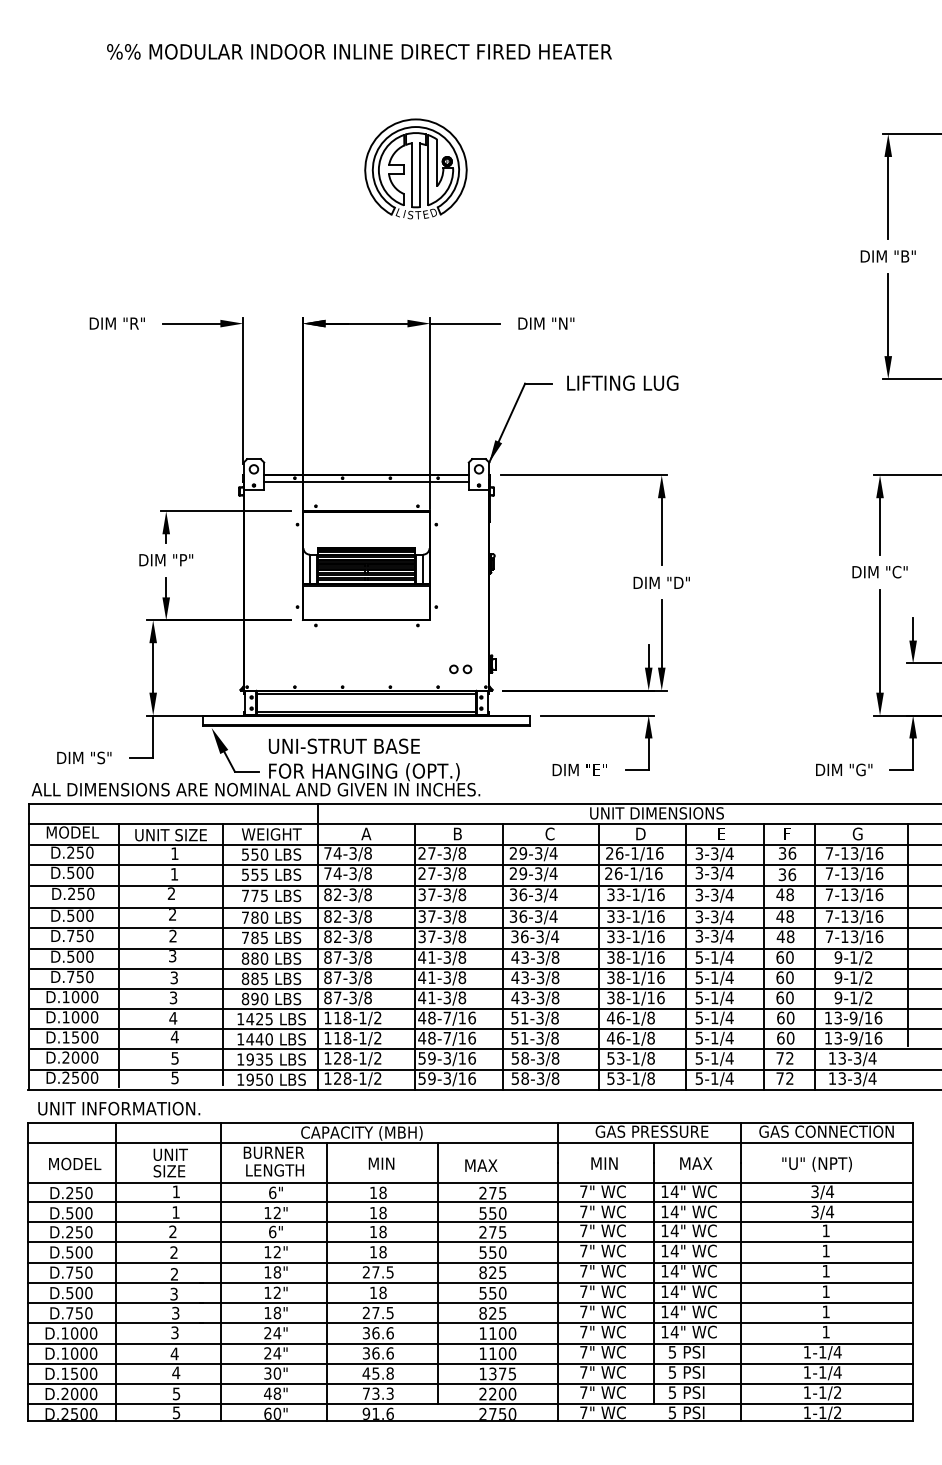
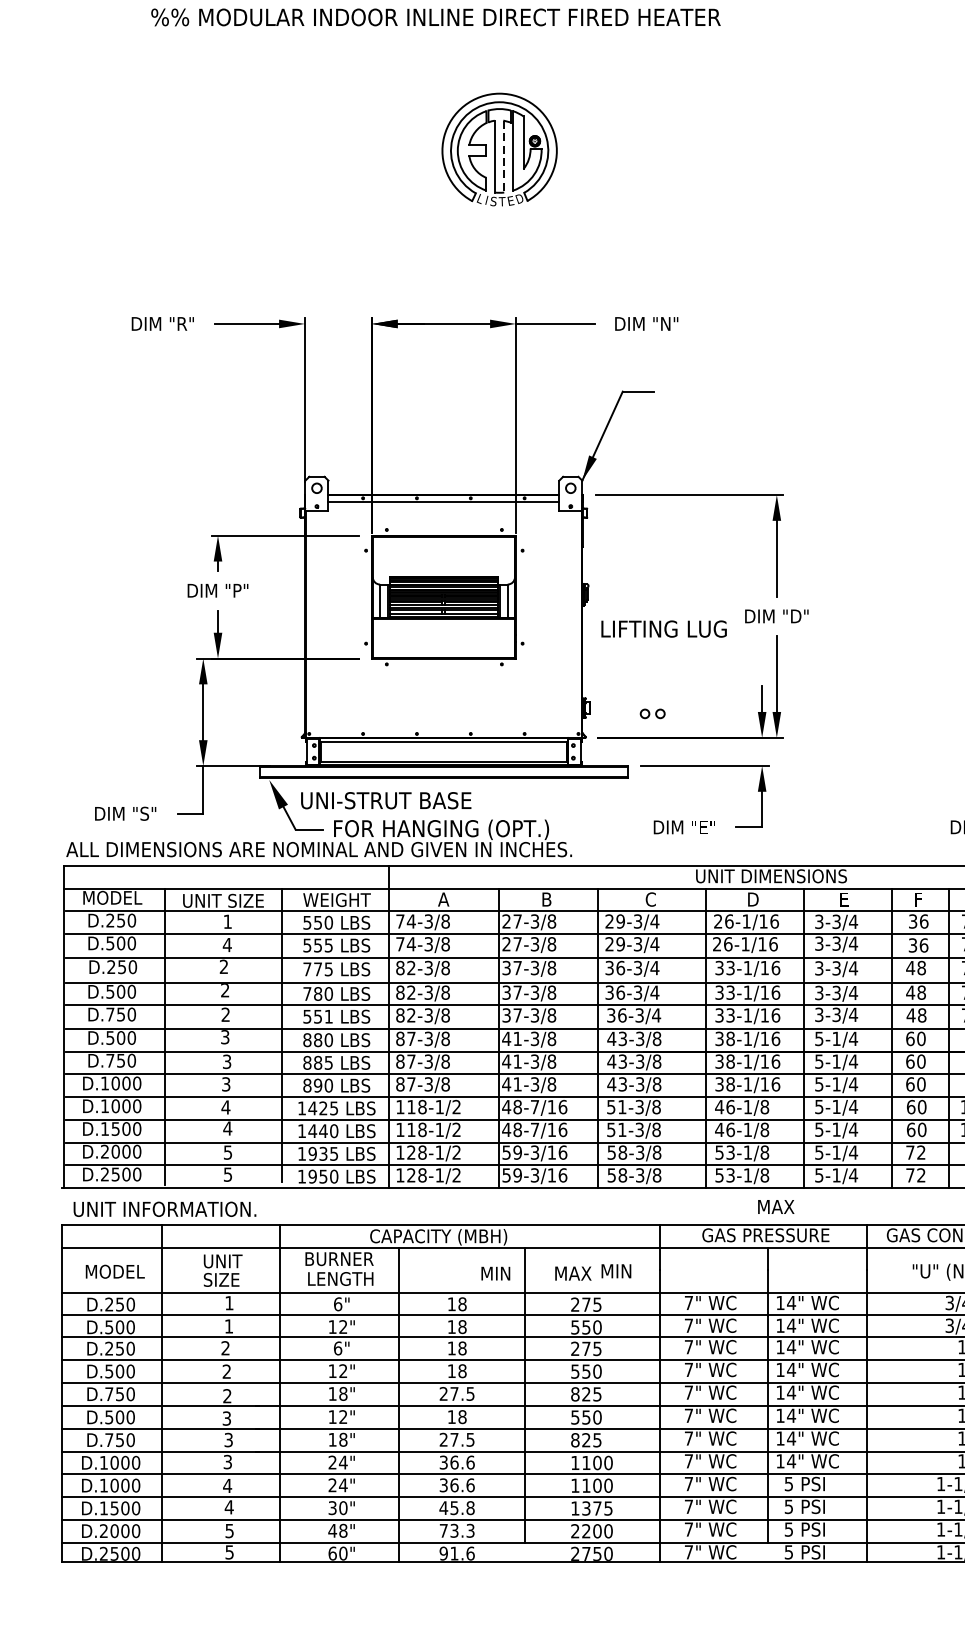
line: (420, 175) -> (504, 156), solid -> dashed
text: (622, 382) -> (663, 628), moved
part: (460, 669) -> (652, 714), moved
text: (344, 745) -> (386, 799), moved
text: (174, 874) -> (227, 945), 1 -> 4
text: (254, 937) -> (317, 1016), 785 -> 551
text: (381, 1163) -> (495, 1273), moved
text: (604, 1163) -> (616, 1271), moved
text: (696, 1163) -> (776, 1206), moved

